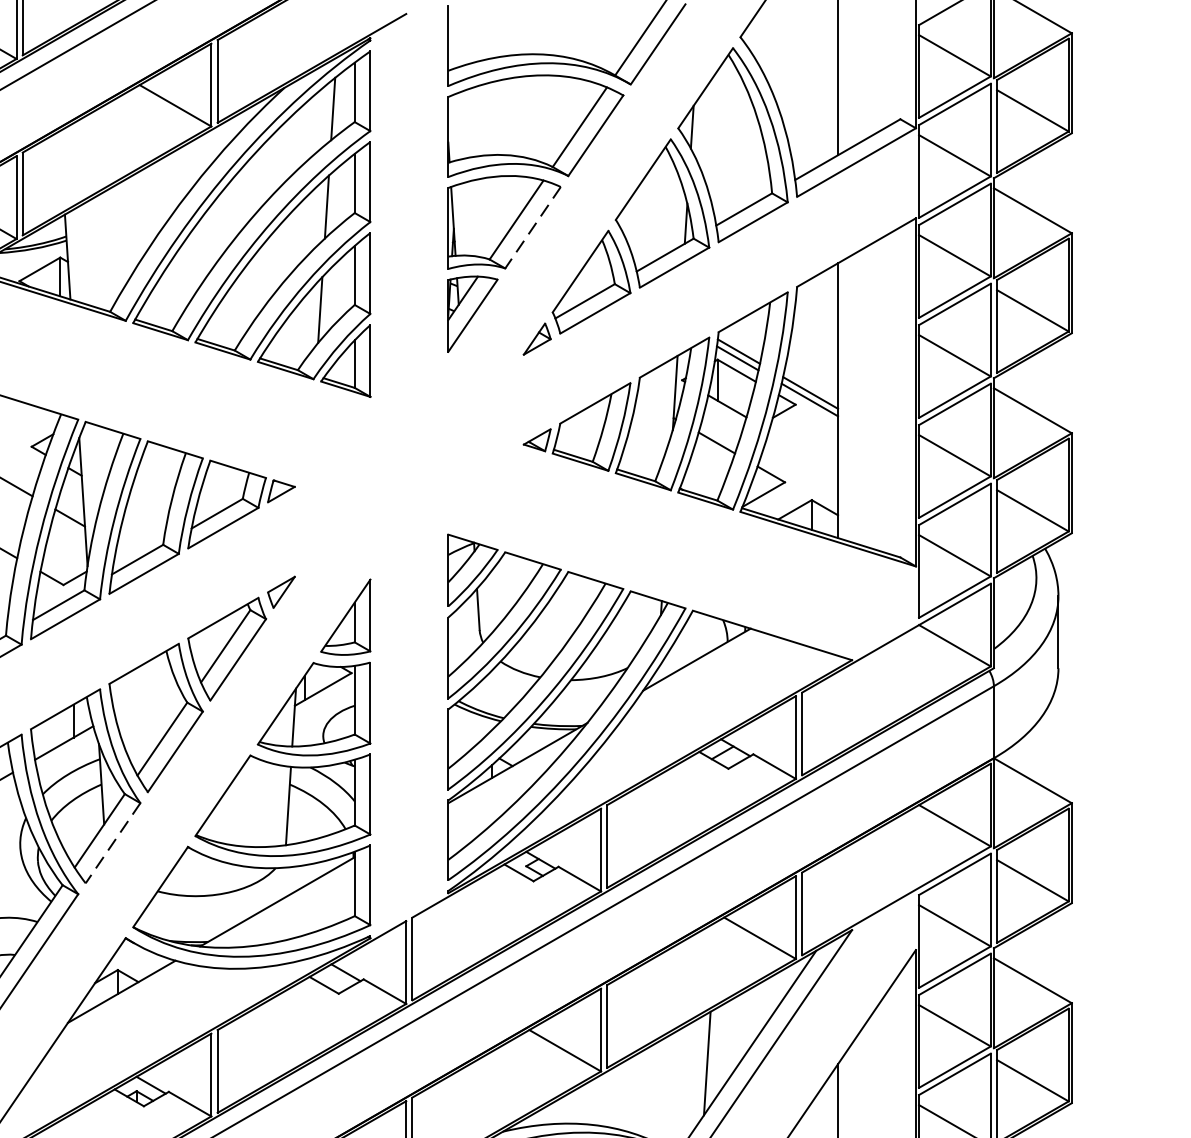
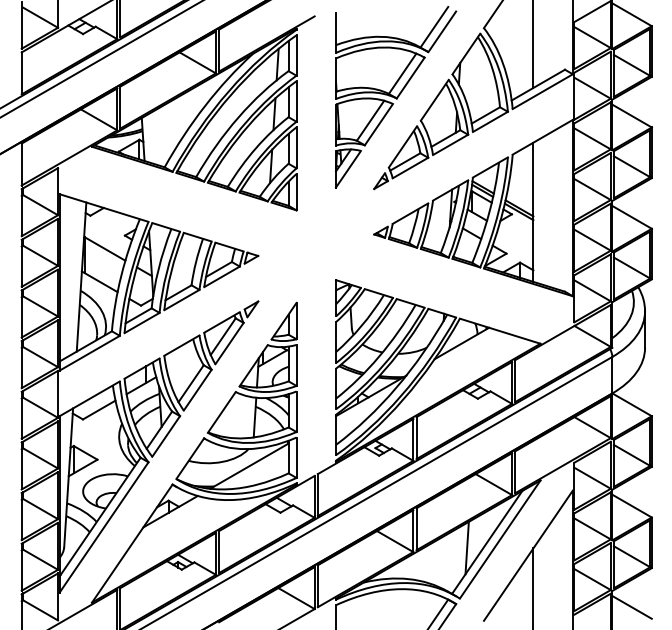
line: (532, 227) -> (378, 124), dashed -> solid
line: (113, 843) -> (166, 436), dashed -> solid

